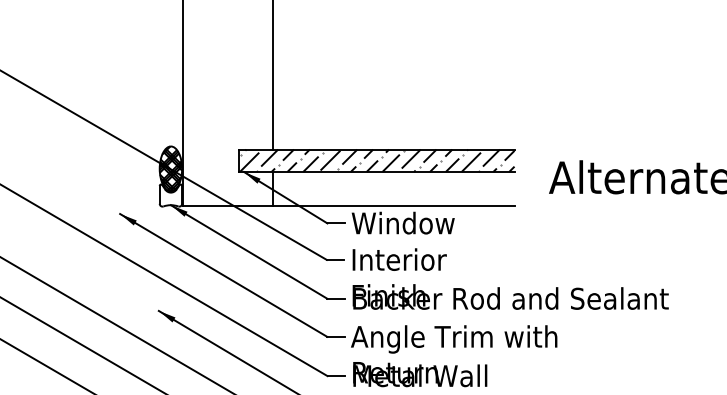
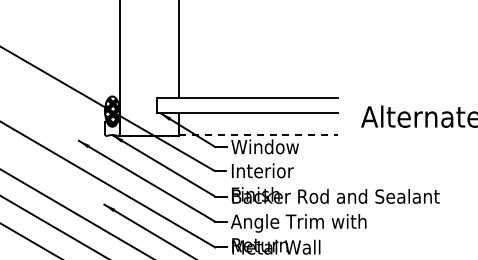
hatch: (376, 160) -> (247, 105), removed
line: (393, 205) -> (258, 135), solid -> dashed

